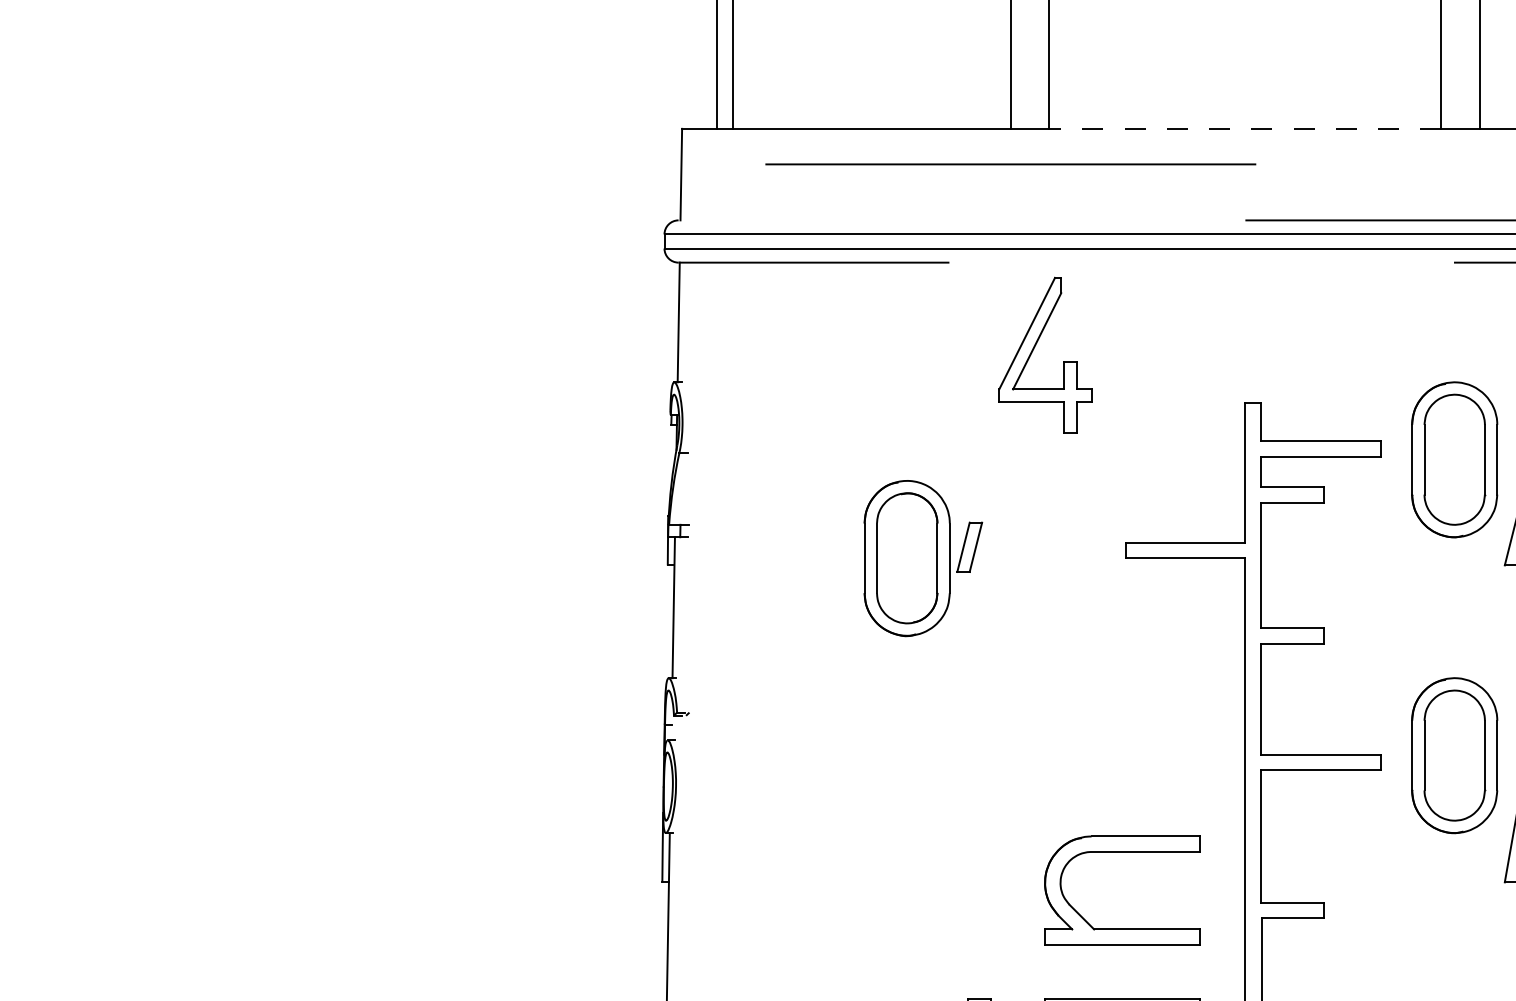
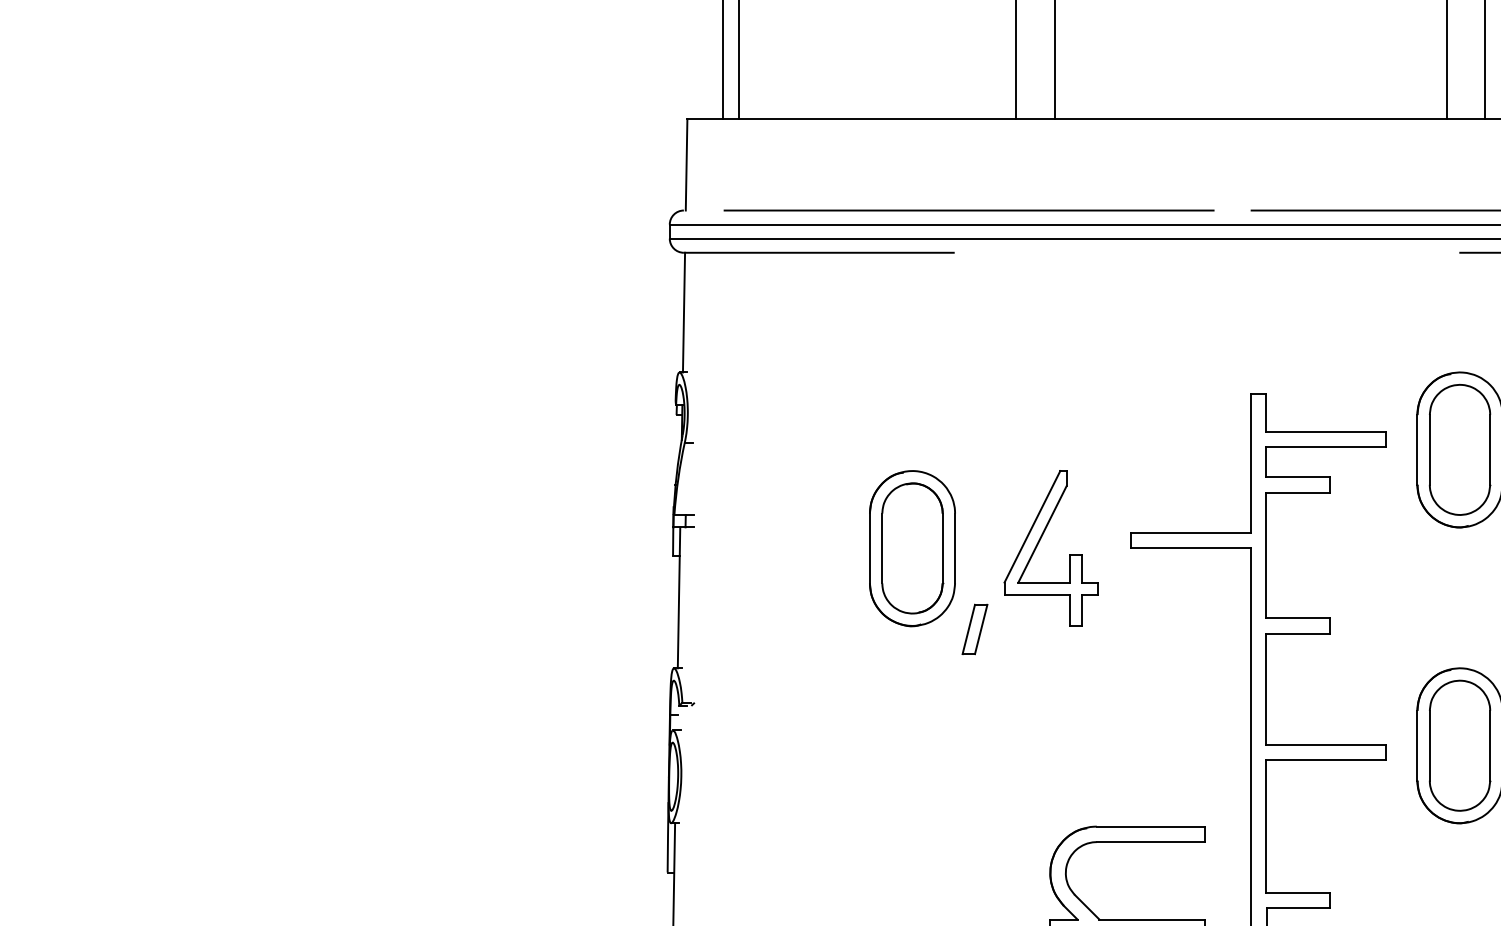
line: (1244, 128) -> (1249, 118), dashed -> solid
line: (1010, 164) -> (968, 210), moved
part: (1034, 349) -> (1039, 542), moved
part: (969, 546) -> (974, 628), moved

